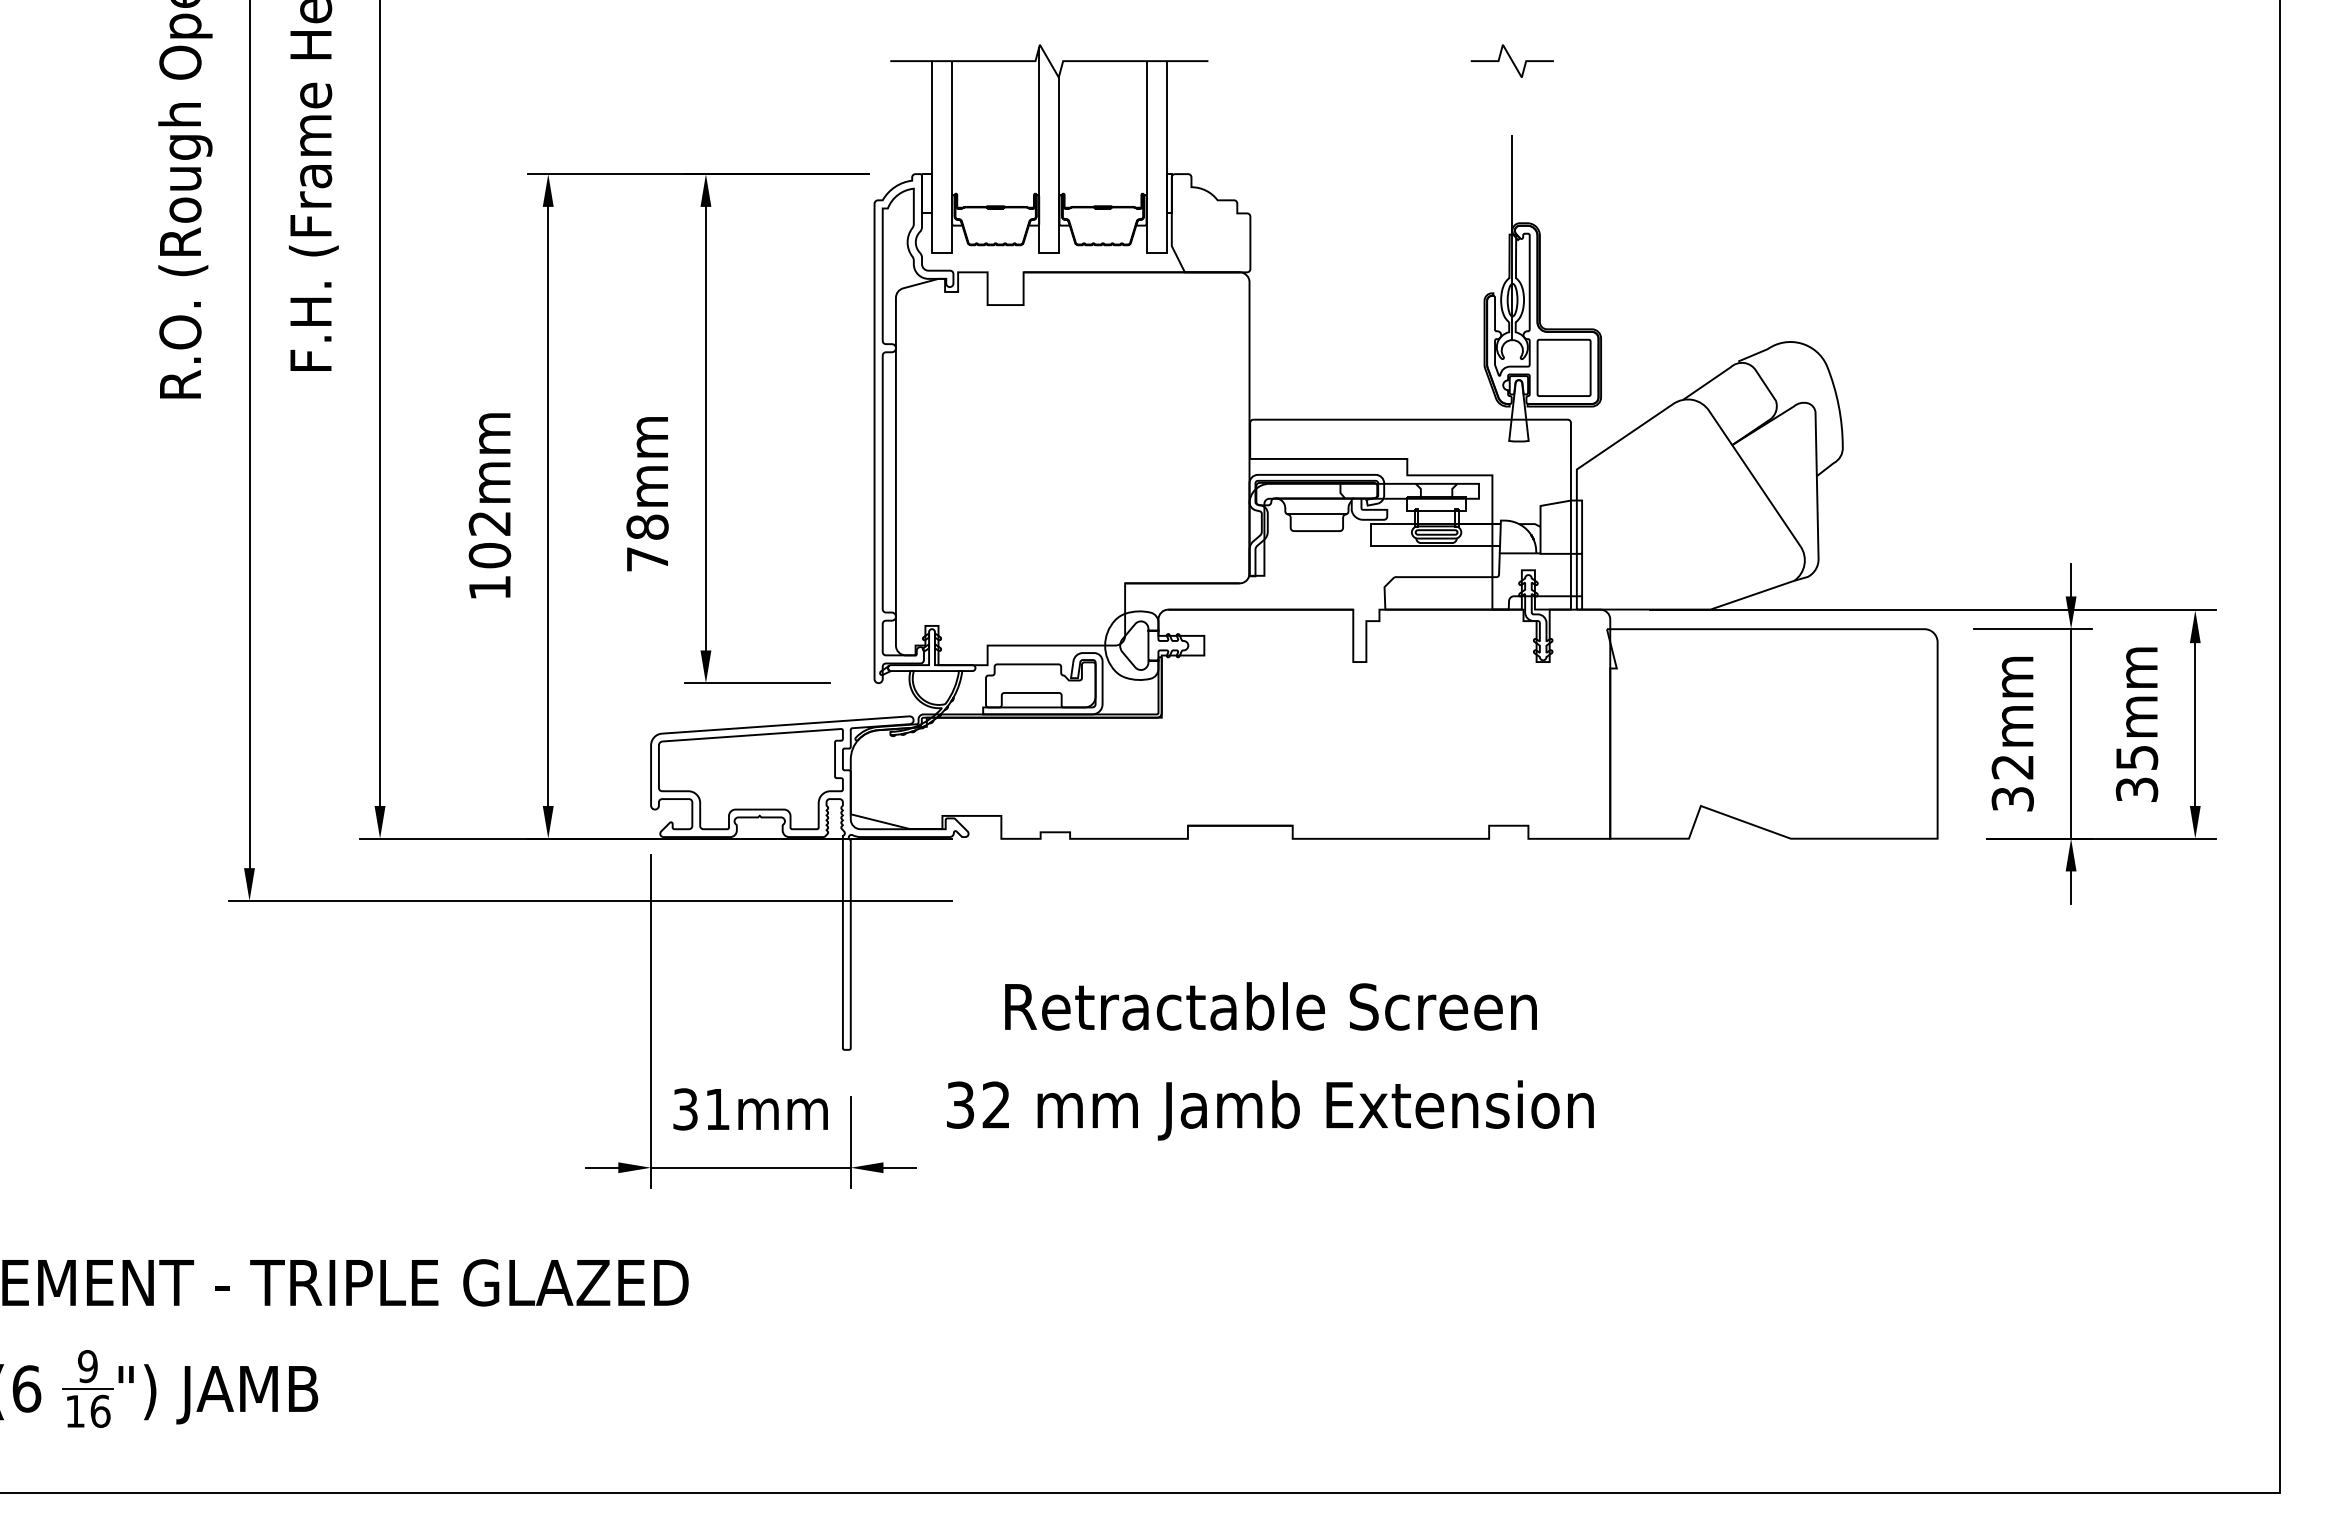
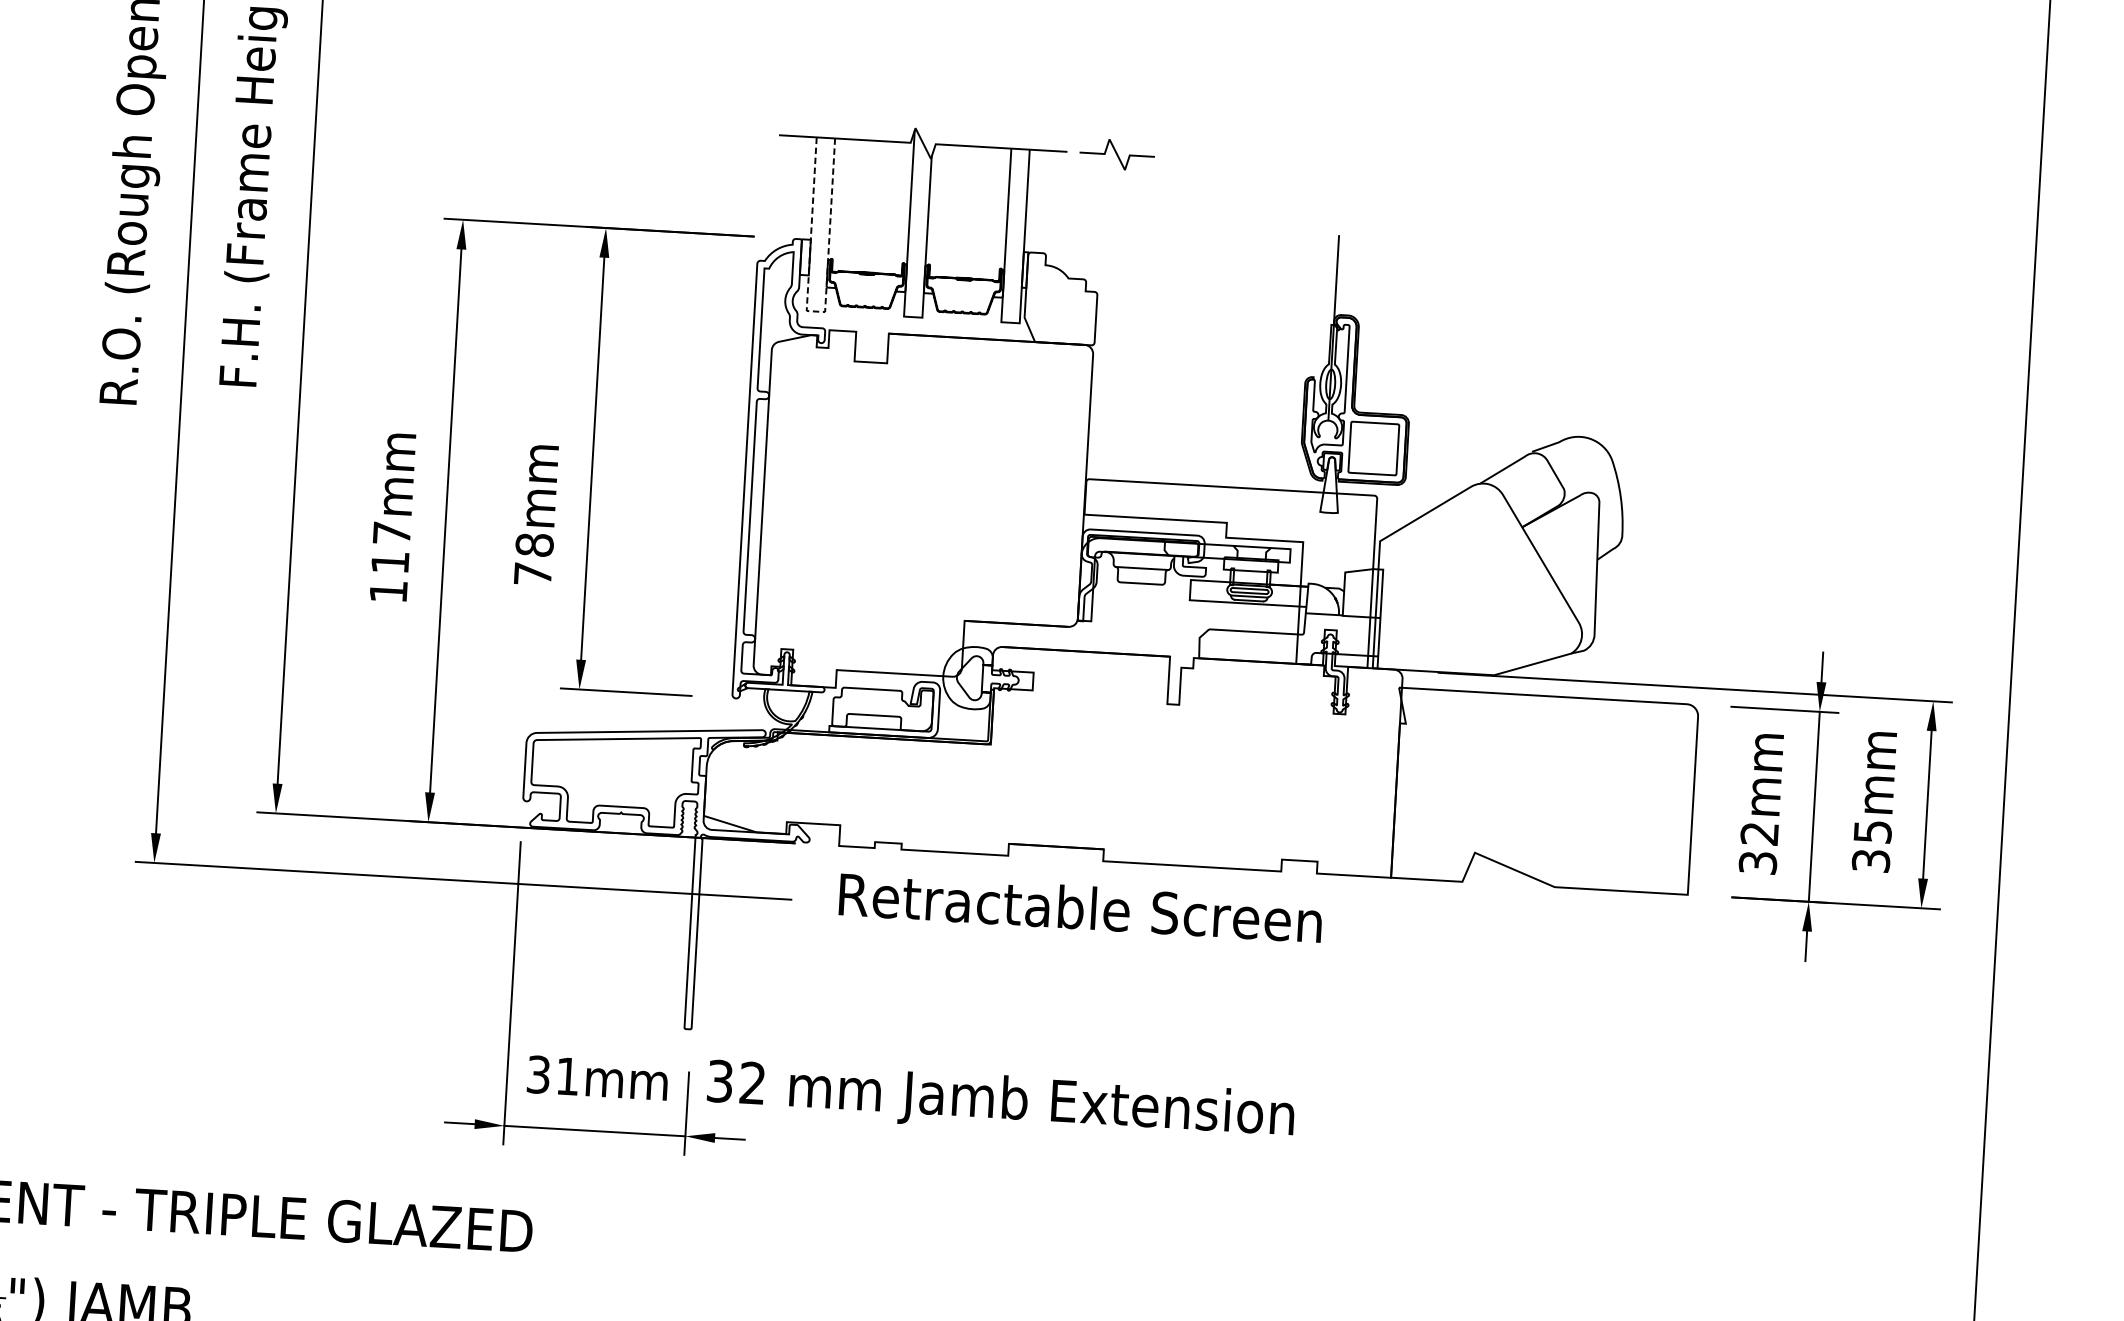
curve: (1511, 60) -> (1116, 154), moved
line: (941, 252) -> (815, 311), solid -> dashed
text: (489, 539) -> (390, 547), 102mm -> 117mm
text: (1270, 1006) -> (1080, 907), moved
text: (1270, 1110) -> (1000, 1102), moved

